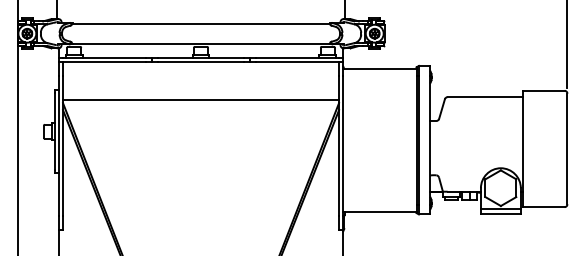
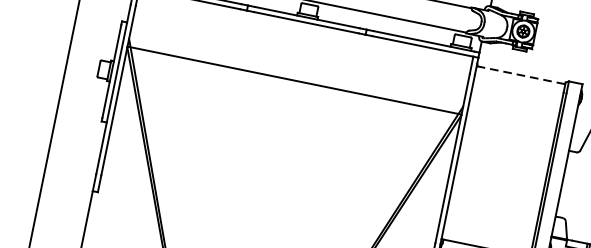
line: (379, 68) -> (520, 74), solid -> dashed
line: (201, 99) -> (295, 80), moved

